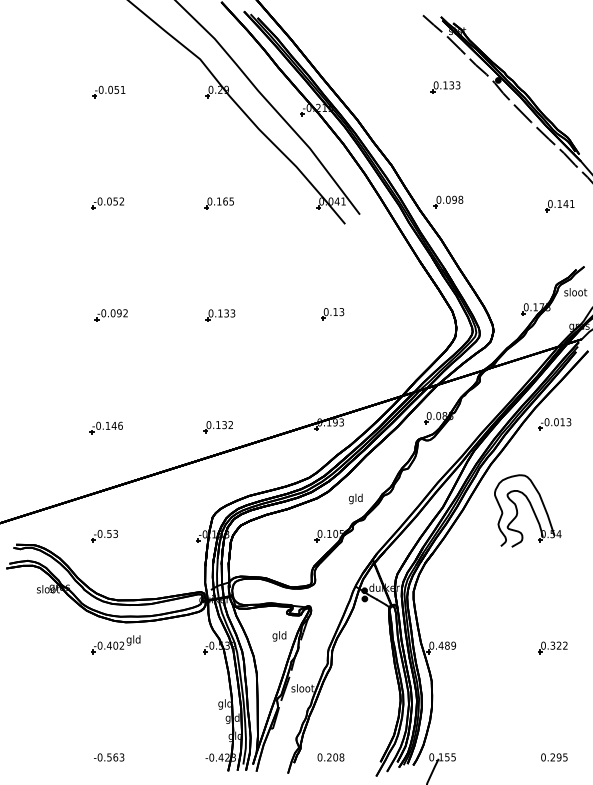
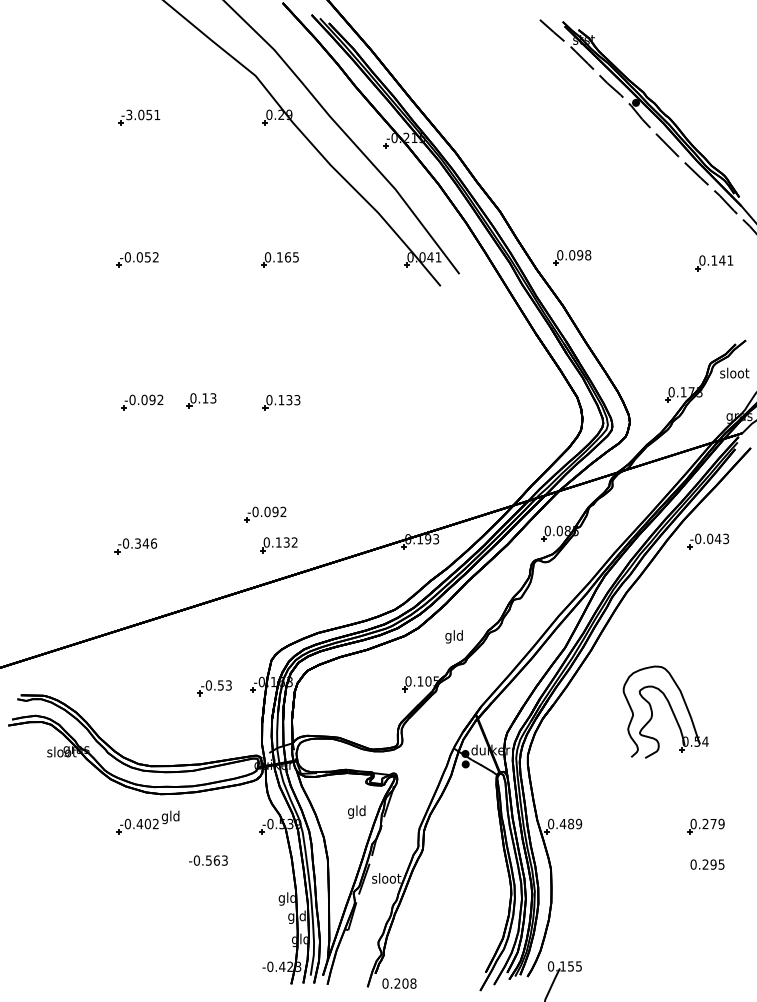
part: (445, 87) -> (568, 111), removed
text: (101, 89) -> (129, 114), -0.051 -> -3.051
part: (332, 313) -> (201, 400), moved
part: (207, 403) -> (265, 514), added
text: (562, 421) -> (717, 538), -0.013 -> -0.043
text: (107, 425) -> (137, 543), -0.146 -> -0.346
part: (527, 510) -> (665, 711), moved
part: (104, 536) -> (214, 688), moved
text: (559, 645) -> (713, 823), 0.322 -> 0.279
text: (109, 757) -> (208, 860), moved
text: (330, 757) -> (399, 983), moved
text: (554, 757) -> (707, 864), moved

